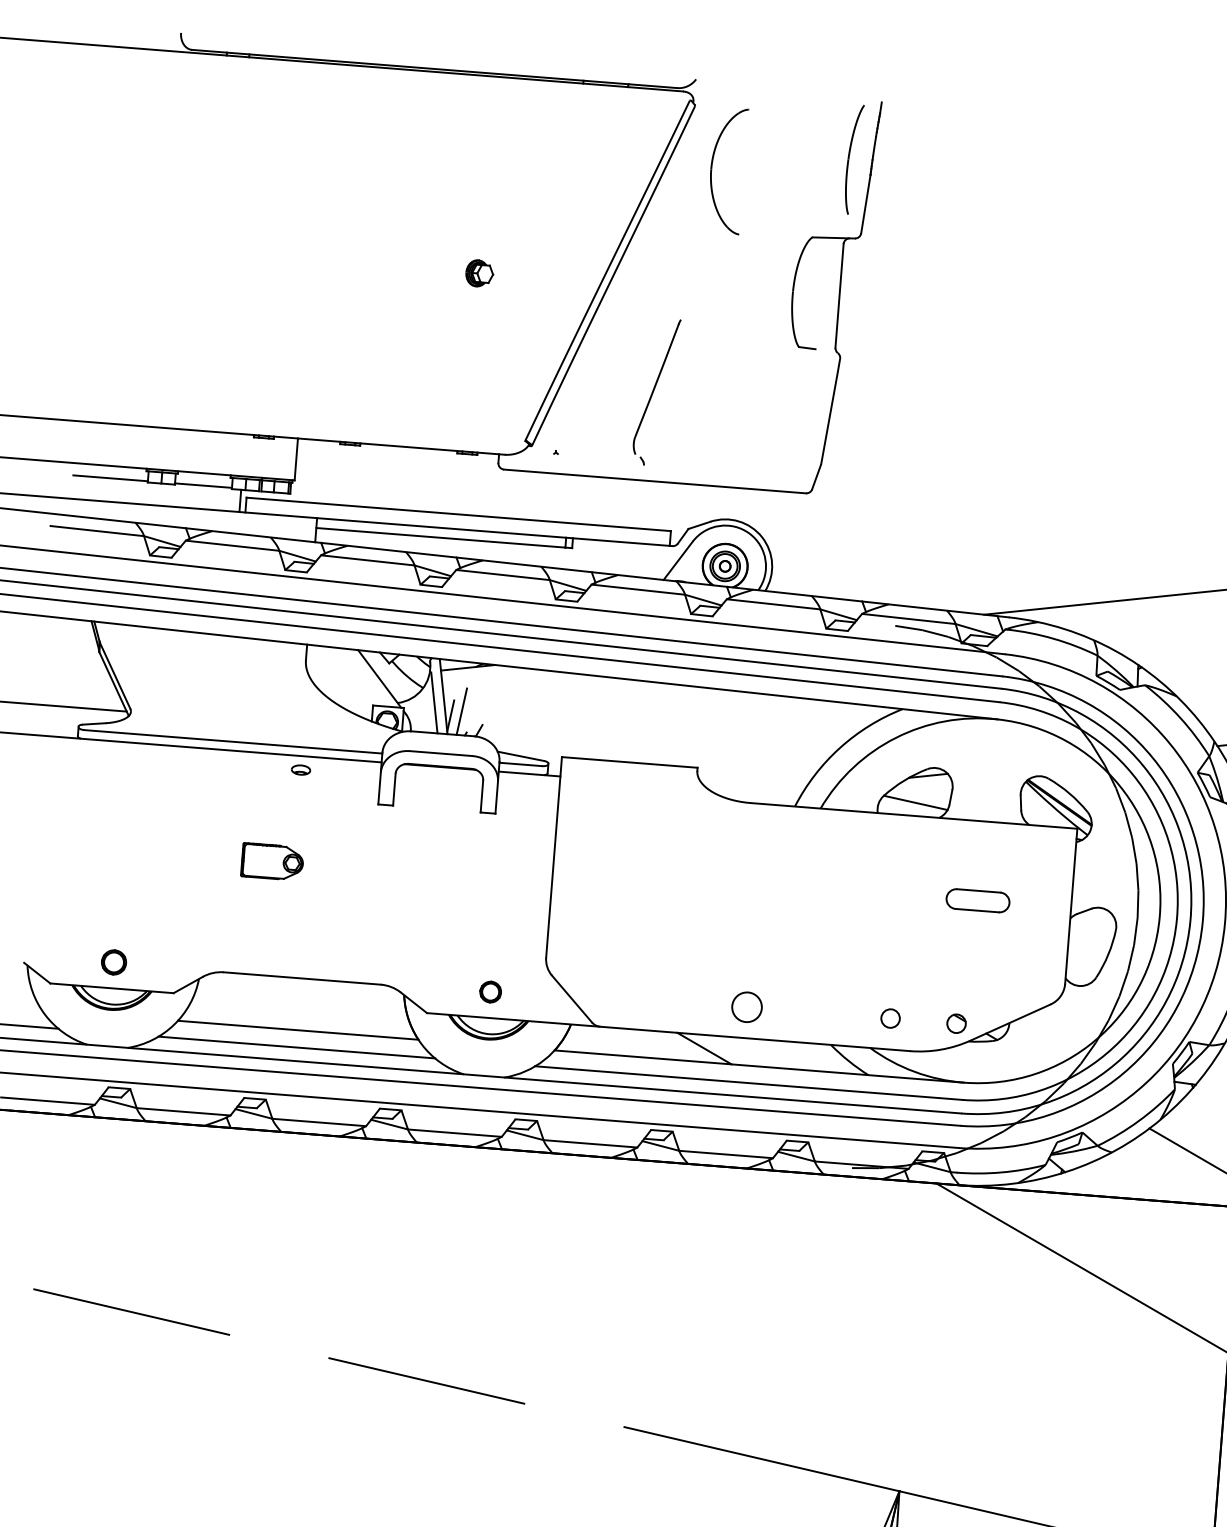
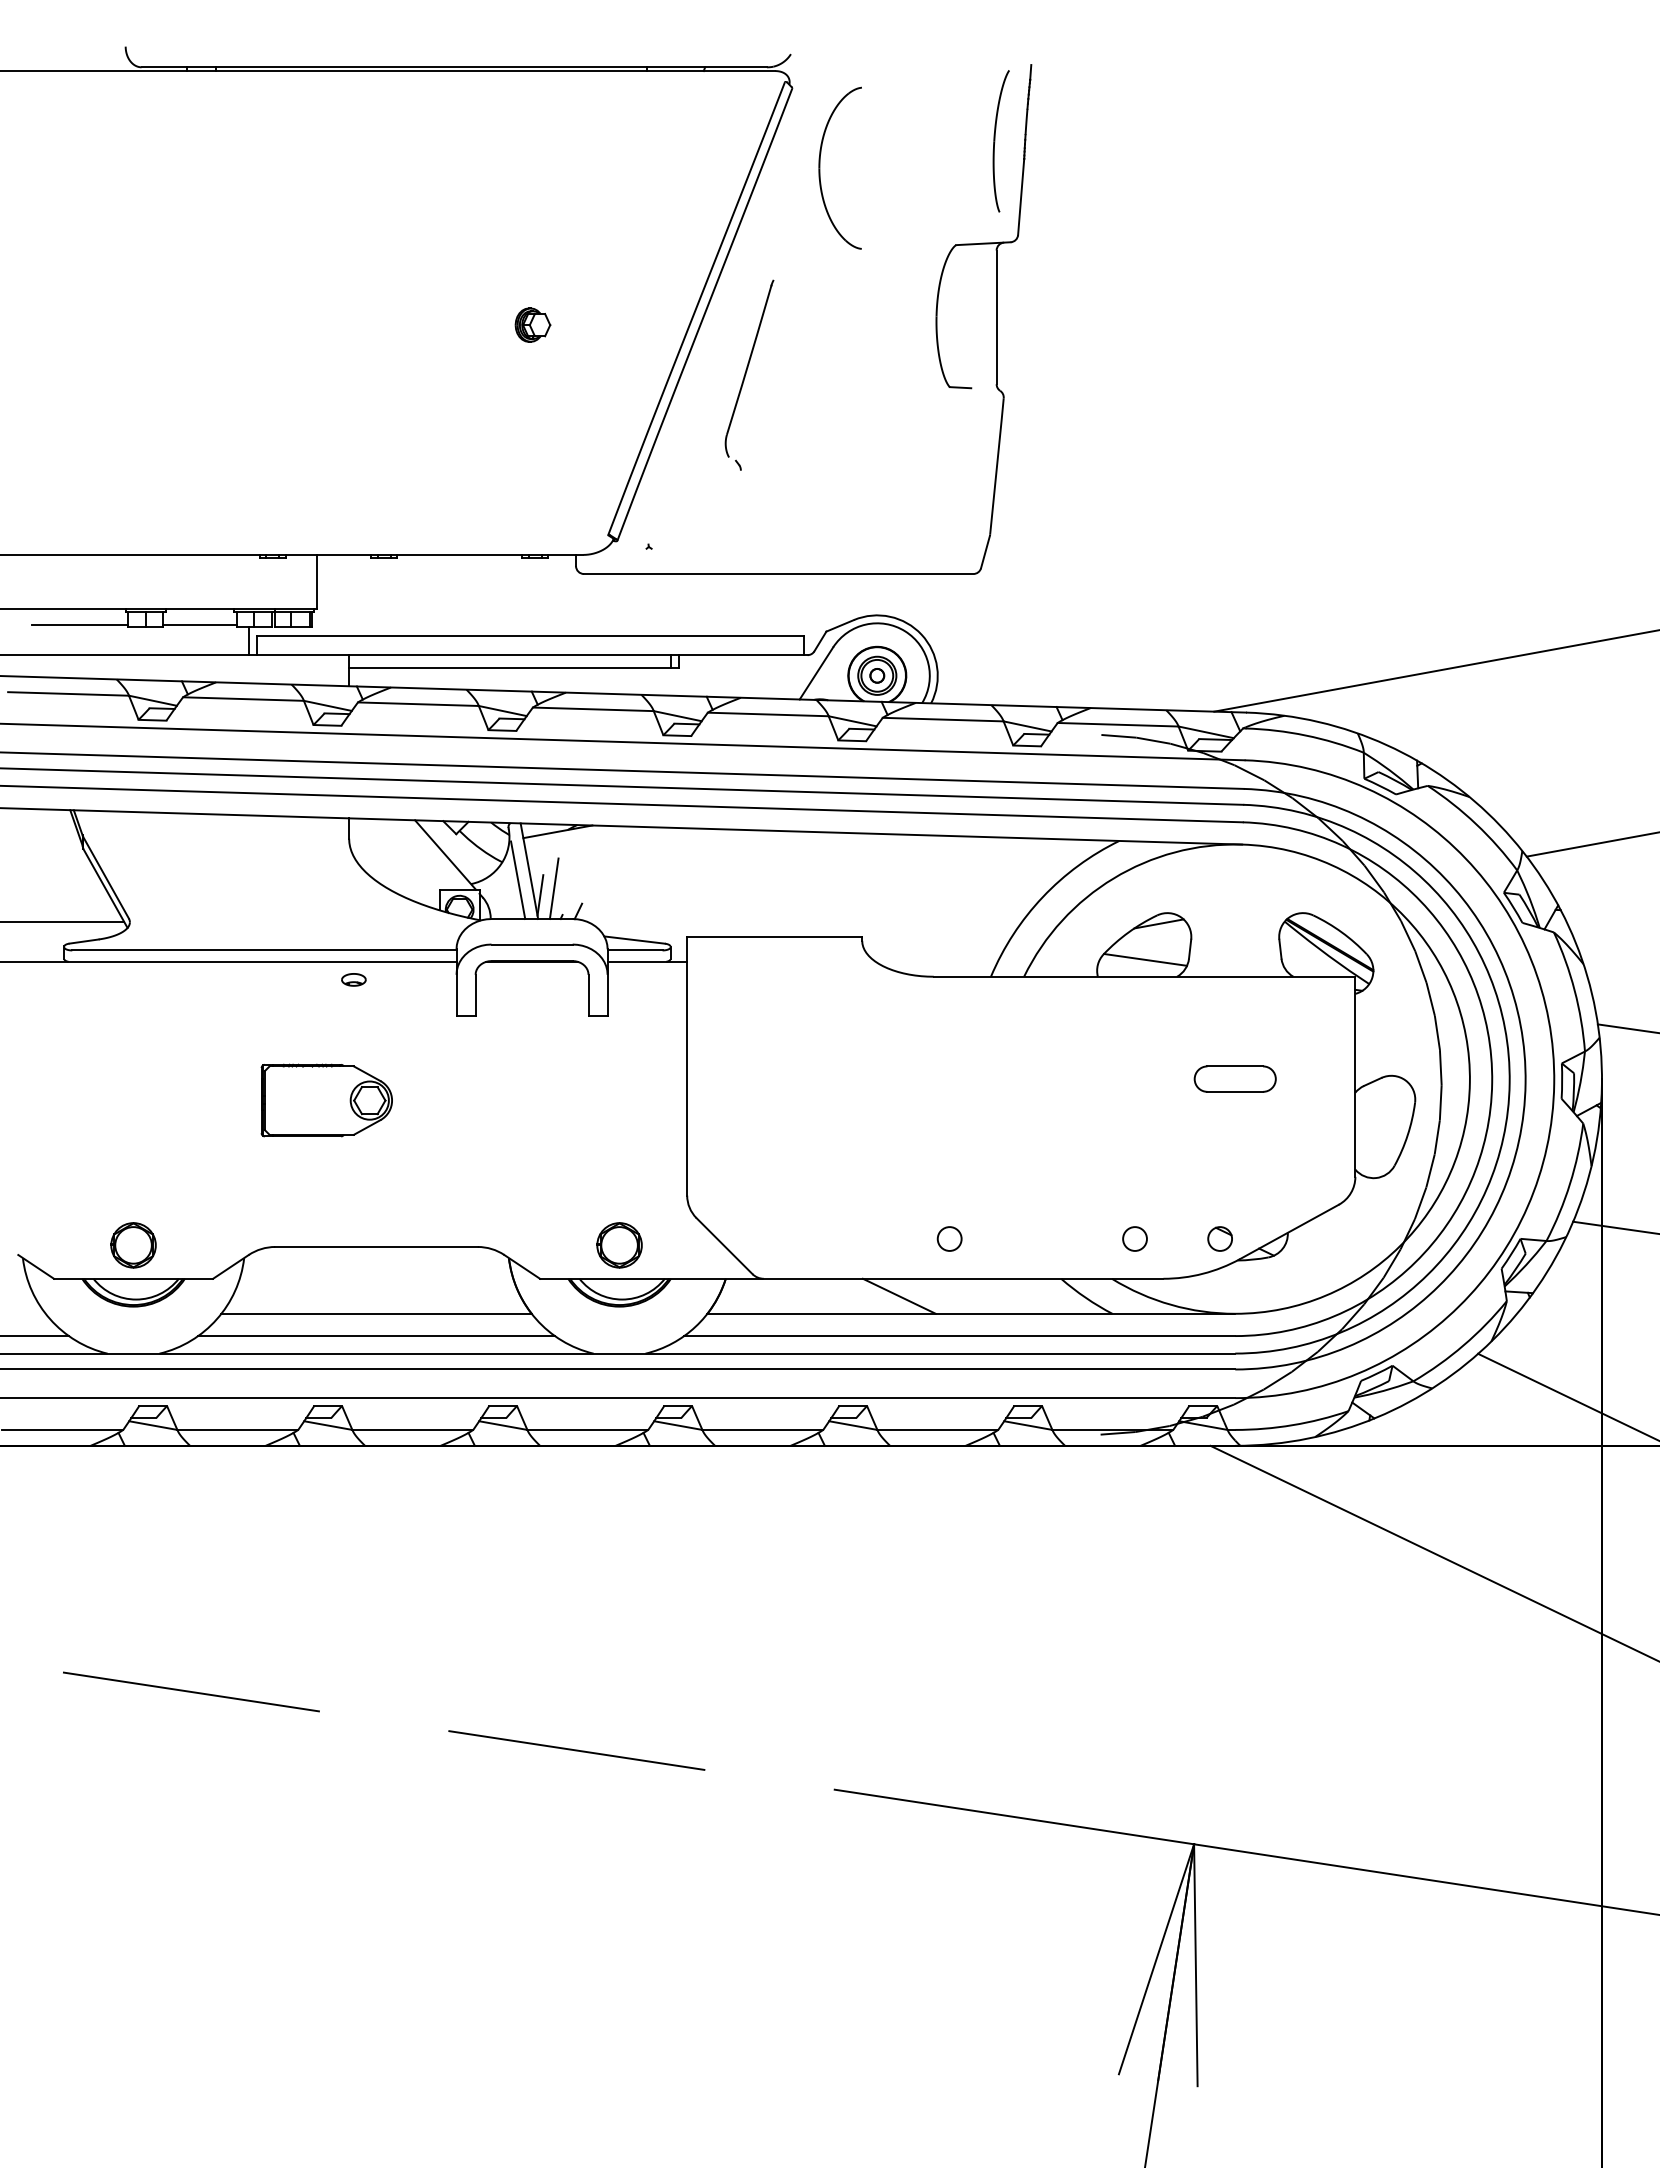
part: (656, 391) -> (749, 374), moved
part: (272, 861) -> (326, 1100), size x1.67
part: (114, 962) -> (133, 1245), size x1.43
part: (490, 992) -> (619, 1245), size x1.67
circle: (746, 1006) -> (949, 1238), size x0.62

